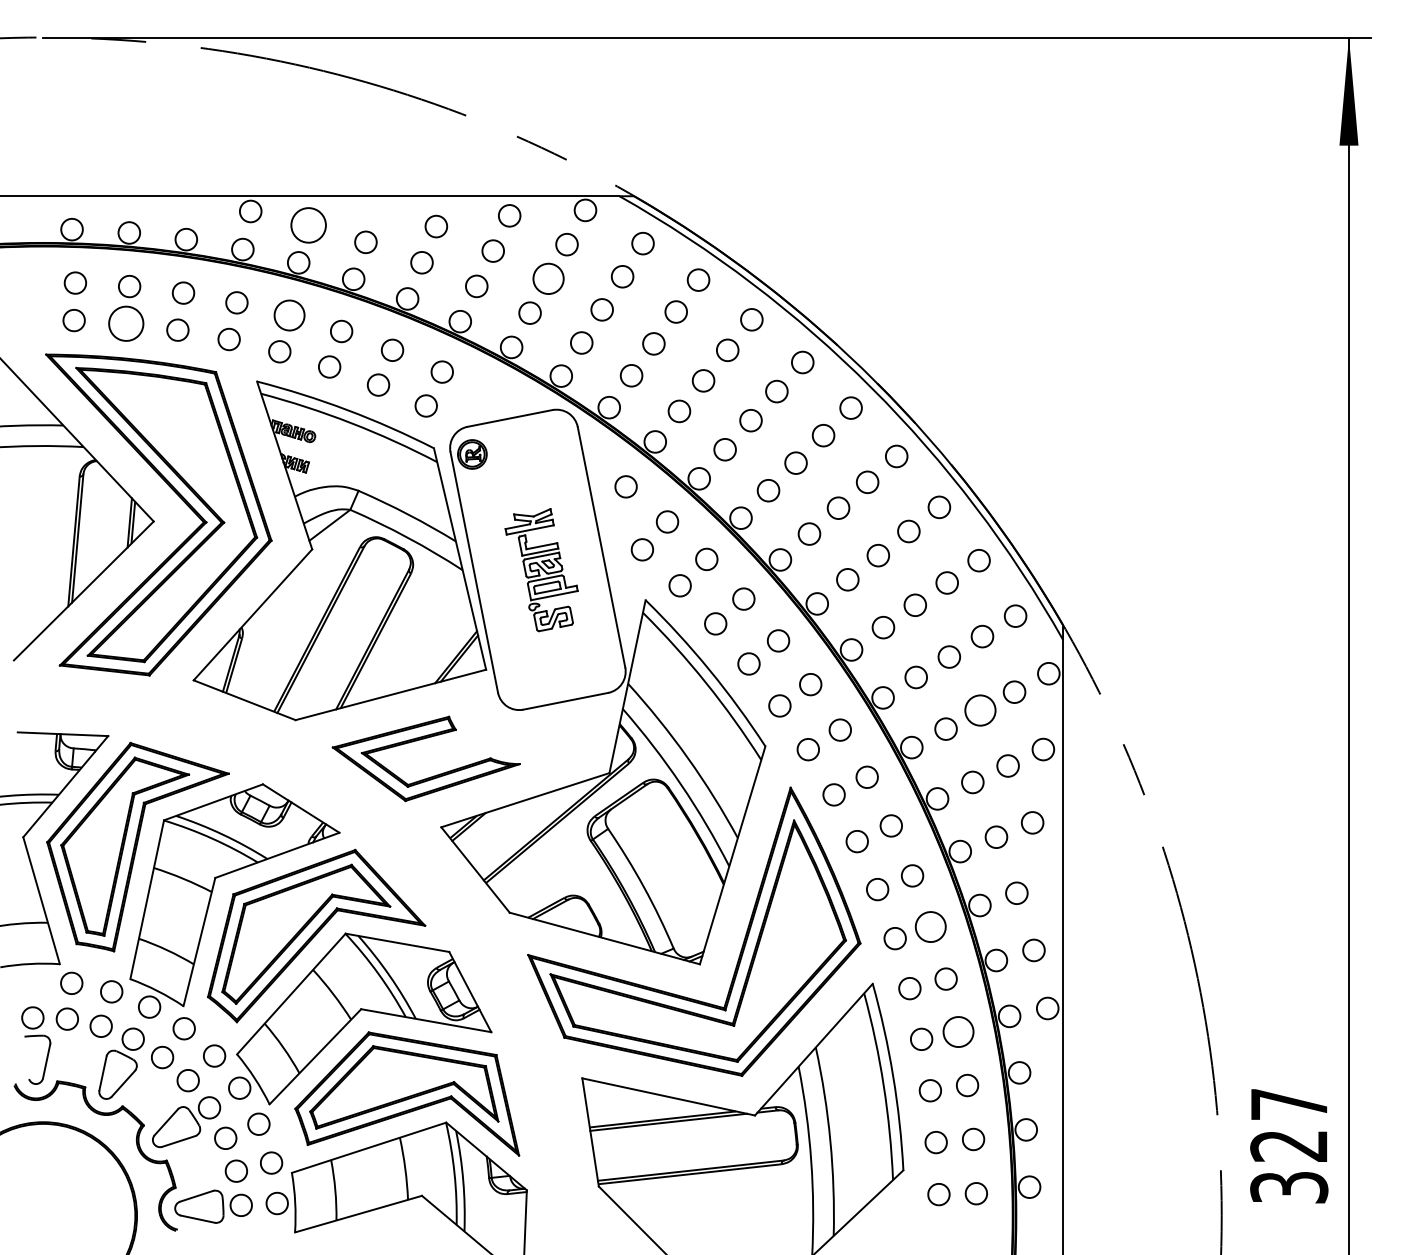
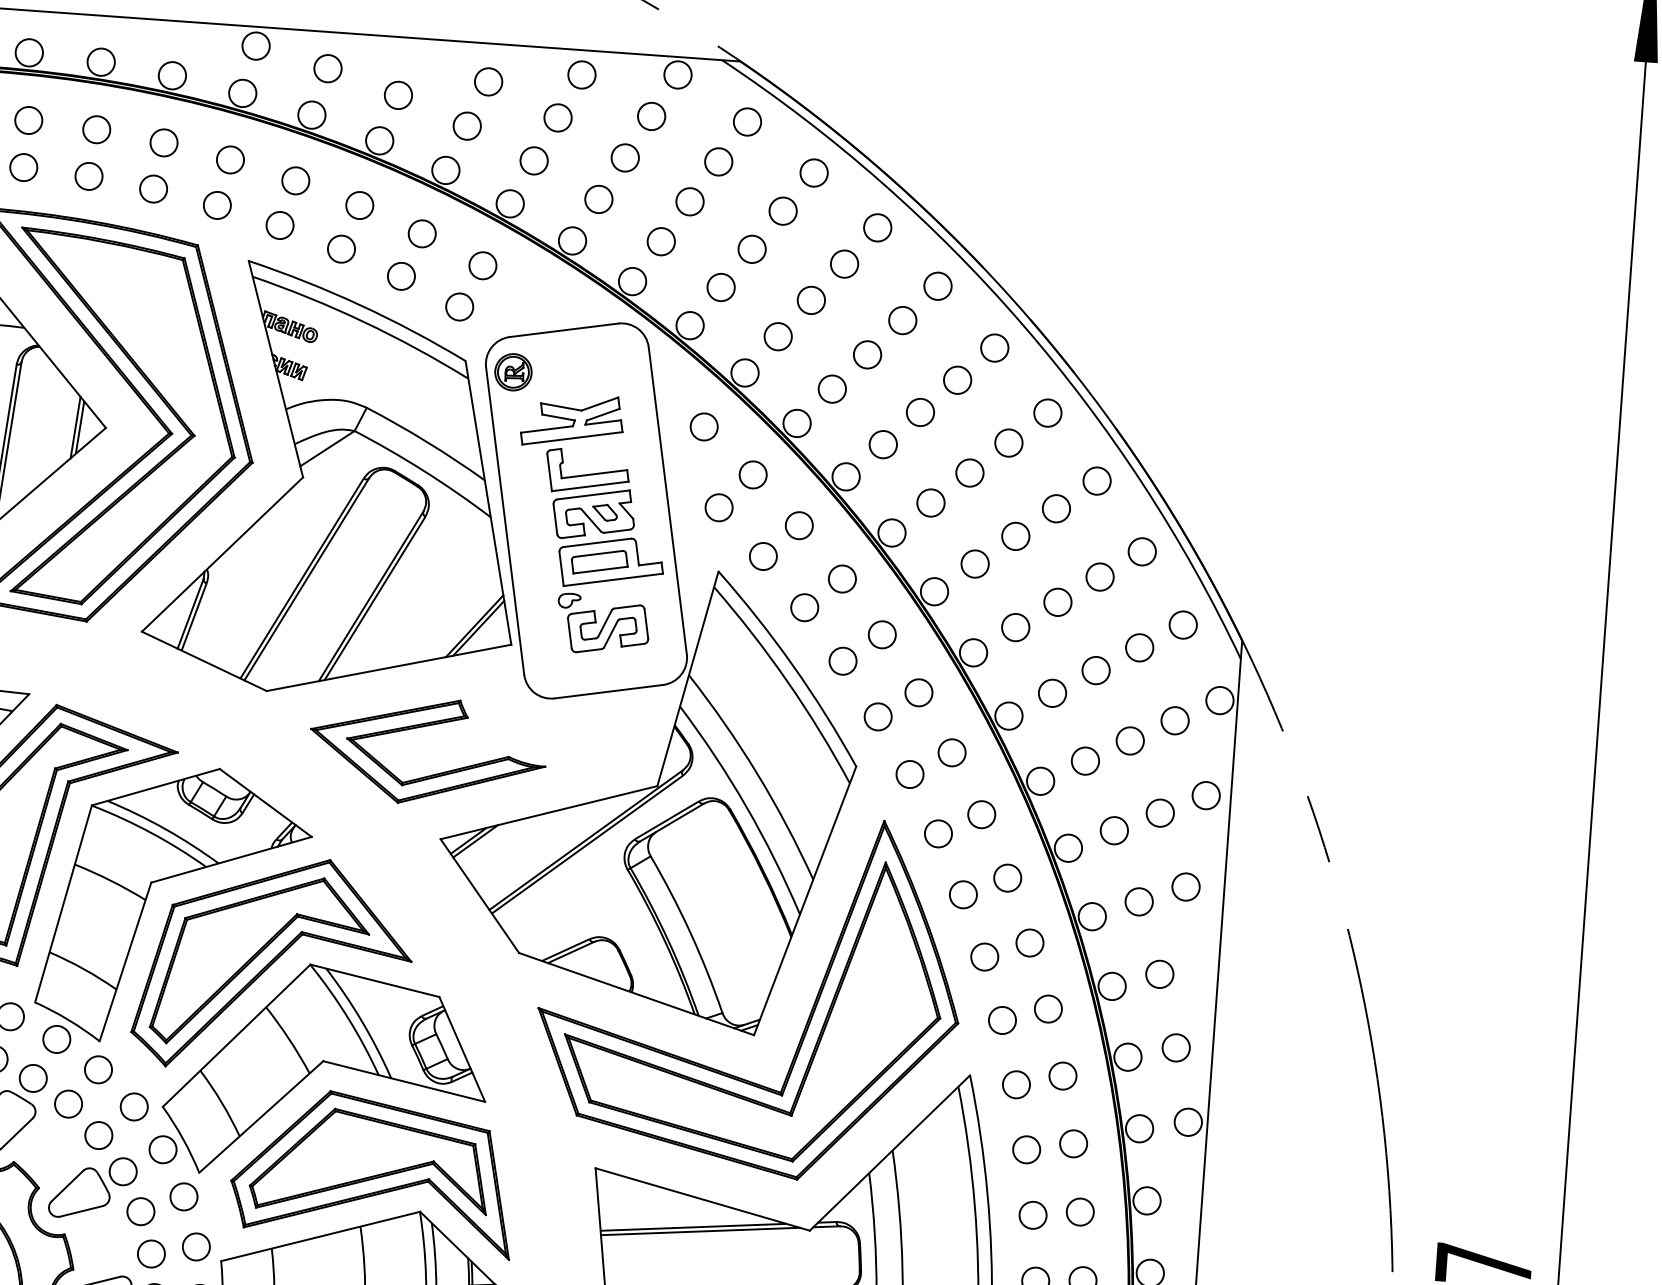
circle: (308, 224) -> (327, 67), size x0.62
circle: (548, 278) -> (625, 157), size x0.71
part: (289, 315) -> (295, 180), size x0.71
part: (125, 323) -> (88, 175), size x0.62
part: (541, 569) -> (590, 523), size x1.67
circle: (979, 710) -> (1129, 740), size x0.71
part: (930, 926) -> (1048, 1008), size x0.71
part: (957, 1031) -> (1072, 1143), size x0.71

